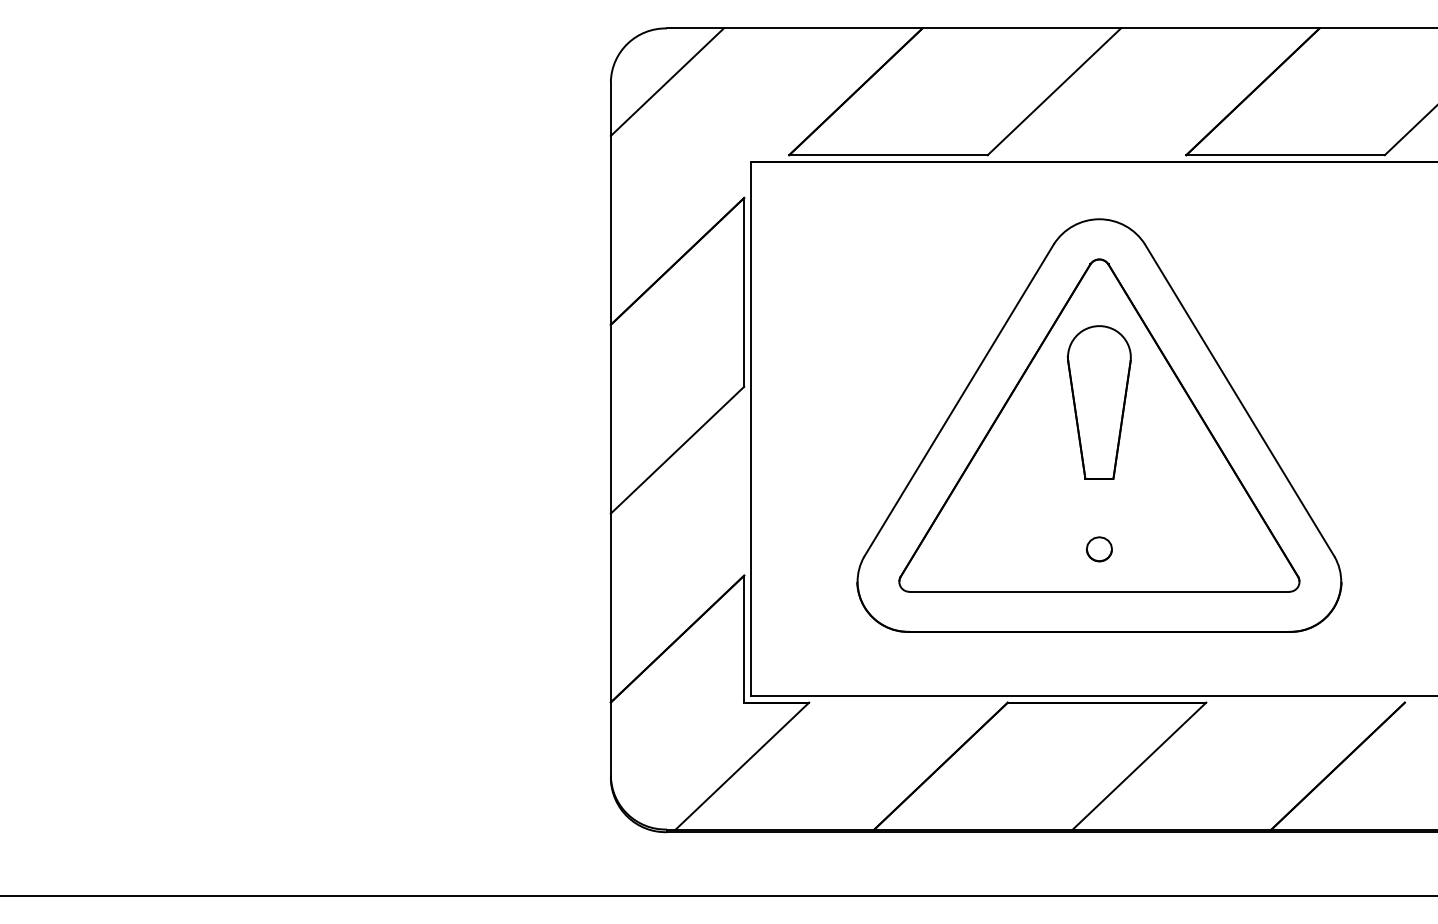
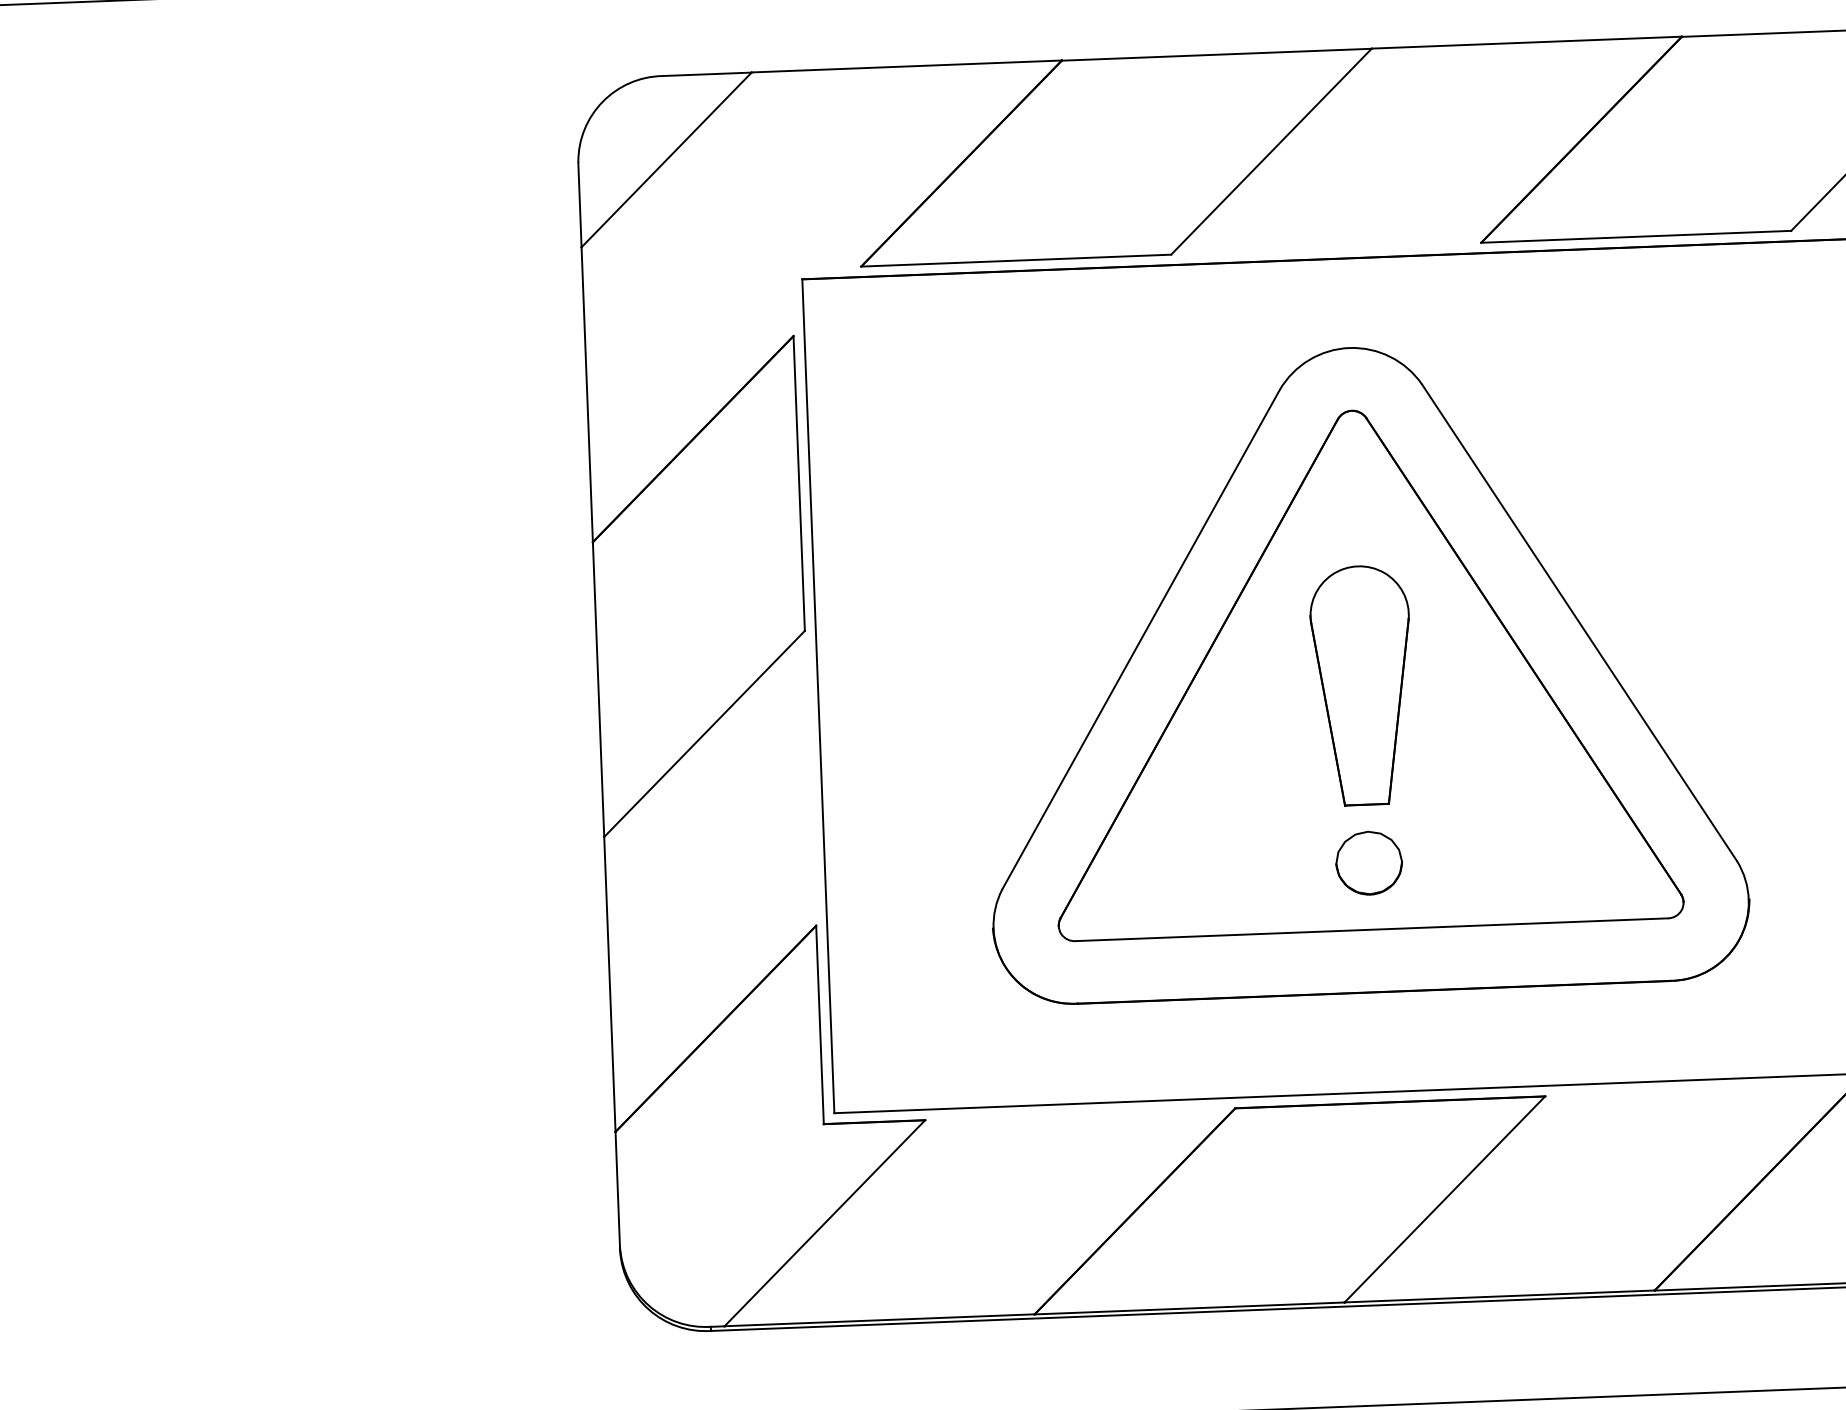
part: (1098, 402) -> (1360, 685), moved
part: (1099, 549) -> (1369, 863), size x1.67

